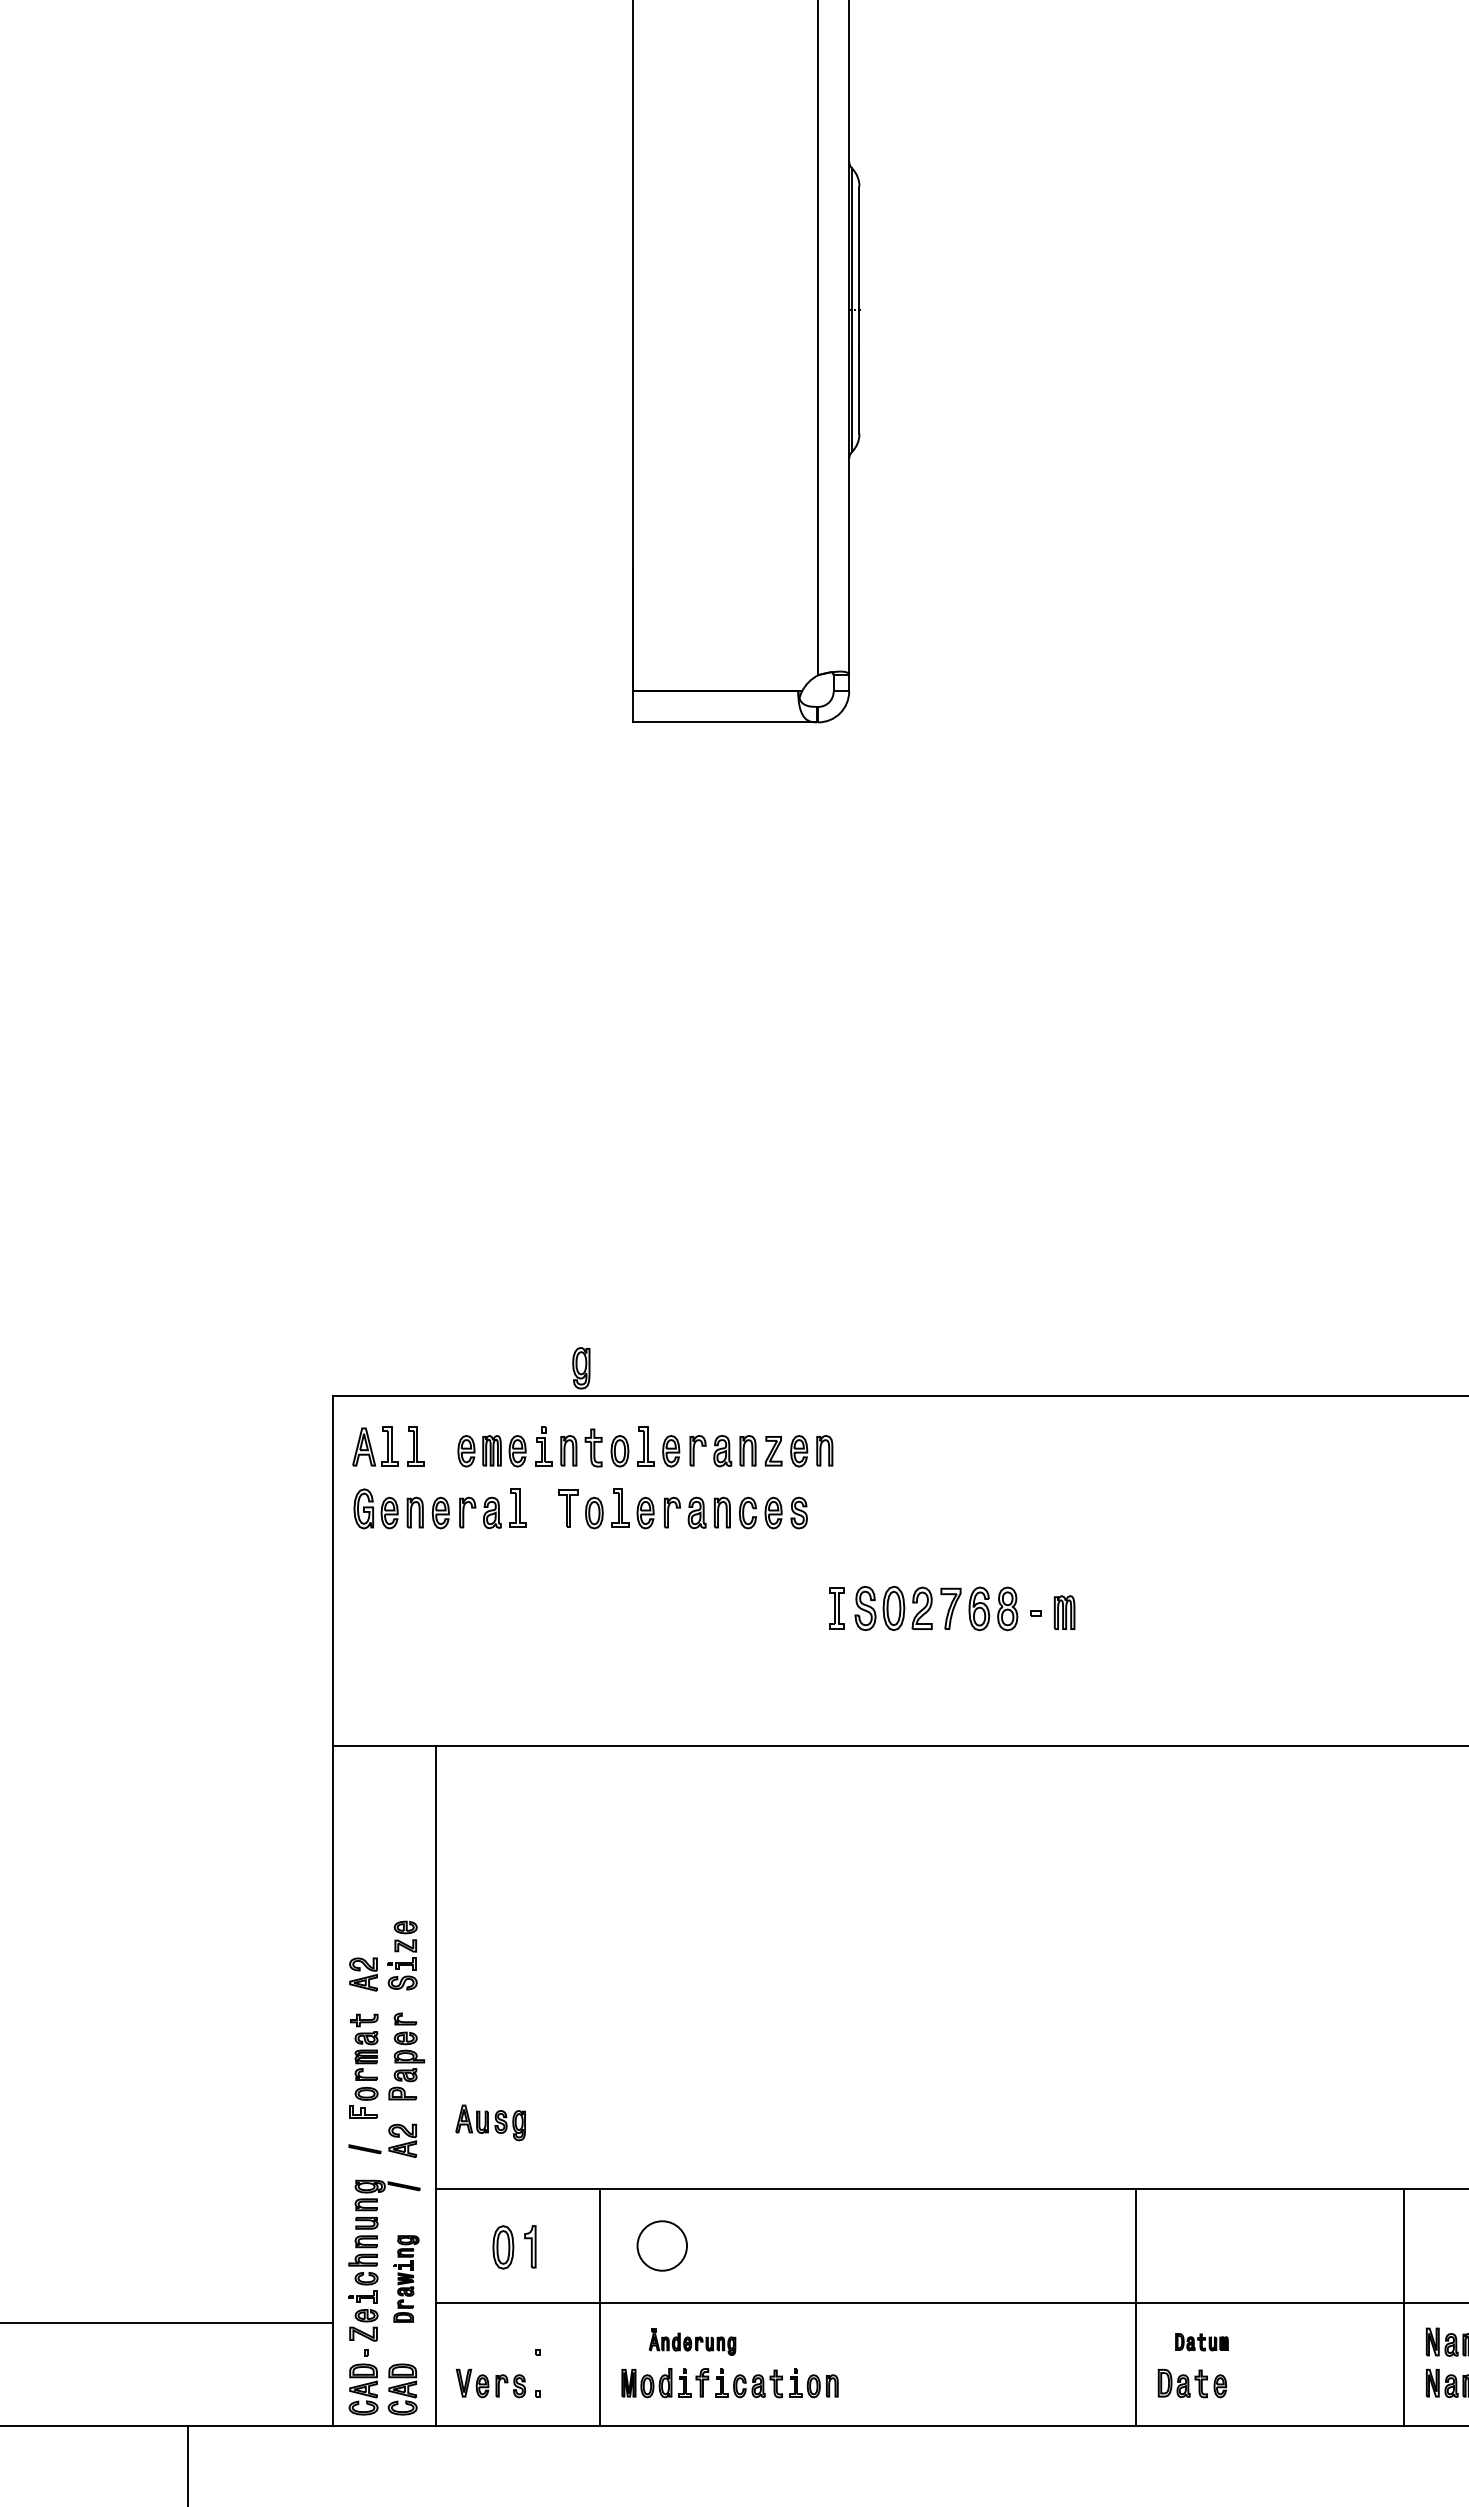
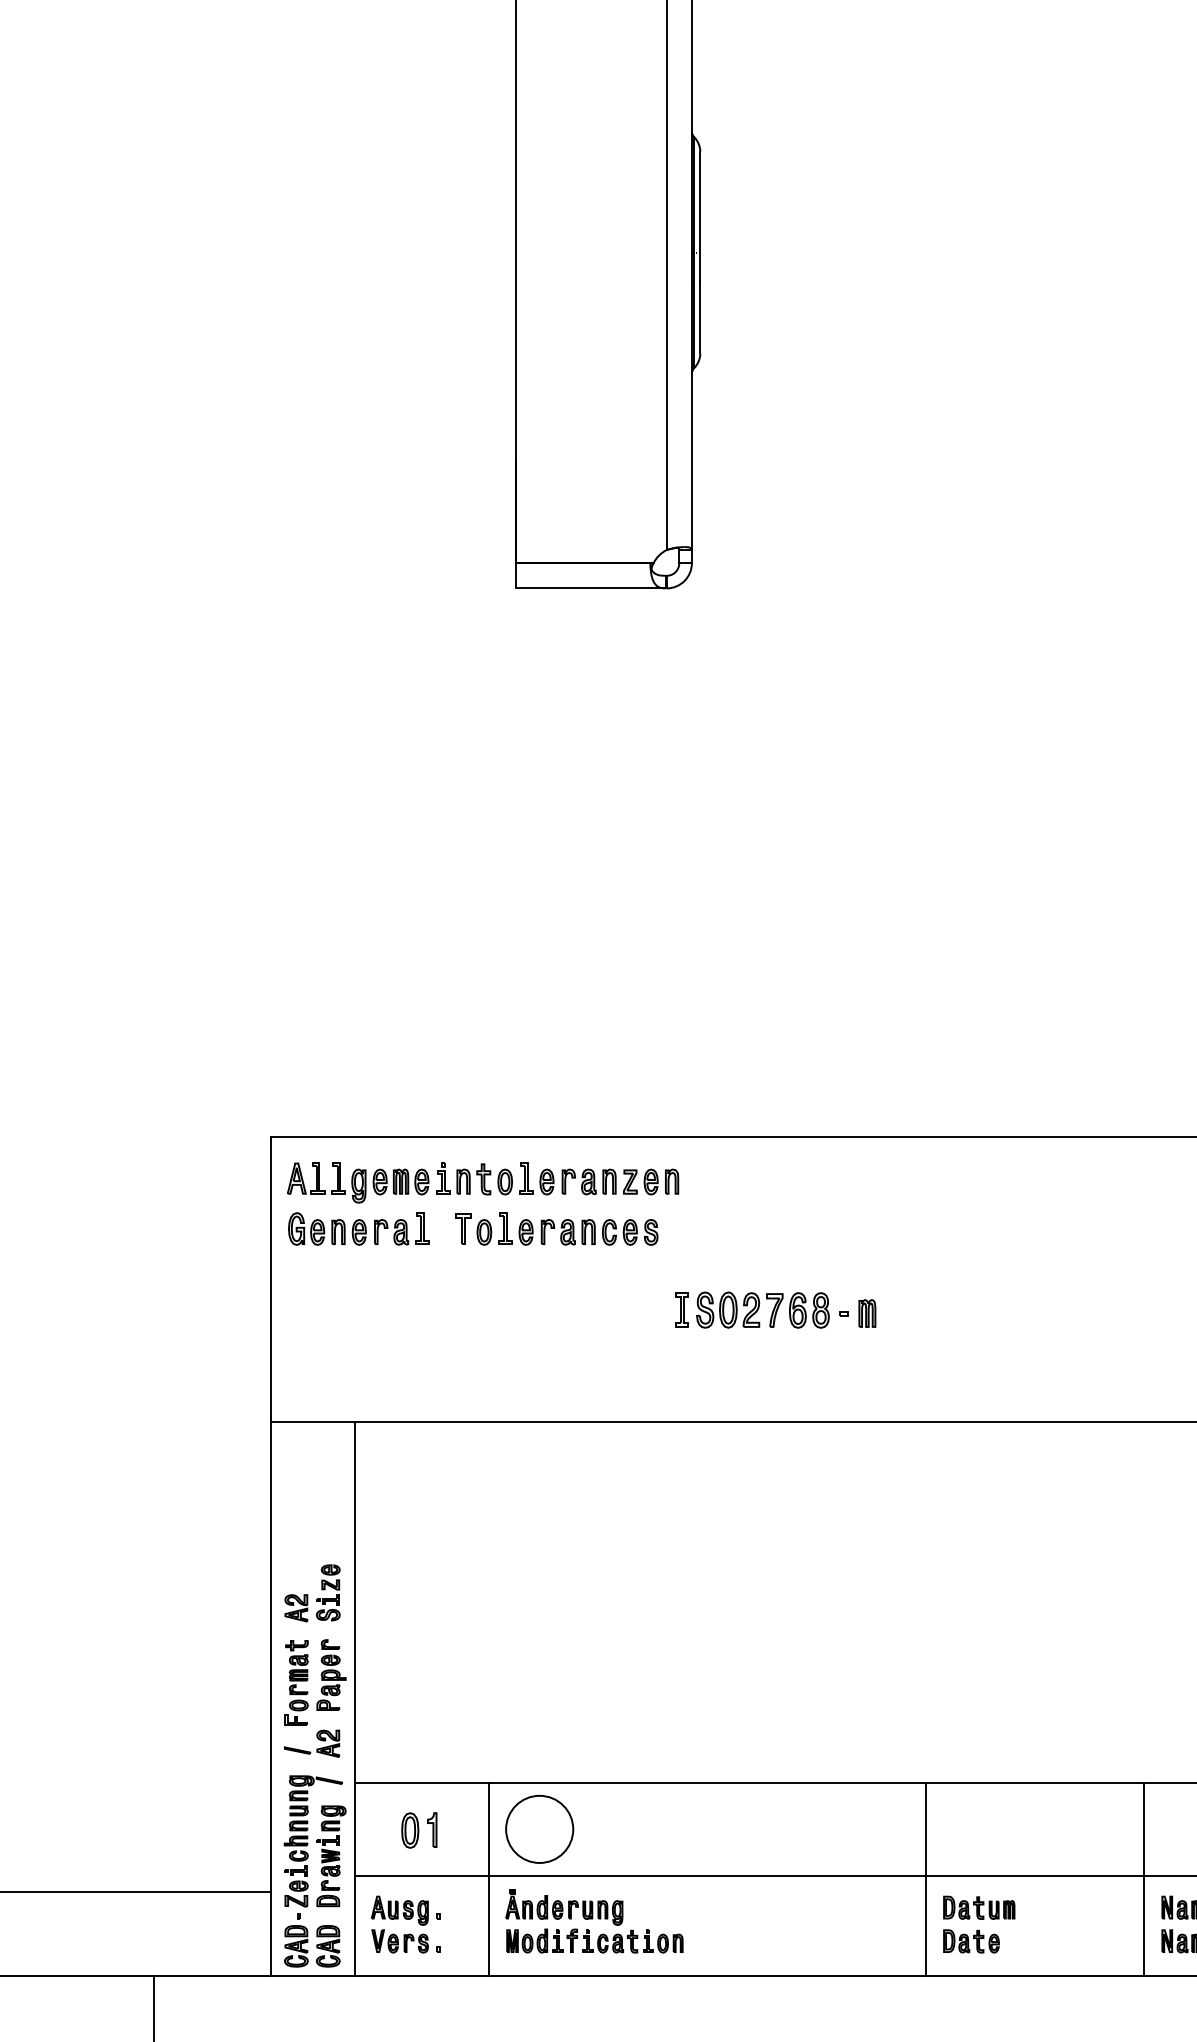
part: (581, 1368) -> (359, 1186), moved
part: (490, 2122) -> (399, 1910), moved
circle: (662, 2245) -> (539, 1828), size x1.67
part: (405, 2278) -> (330, 1855), size x1.43
part: (1201, 2341) -> (978, 1907), size x1.67
part: (692, 2342) -> (564, 1907), size x1.67

